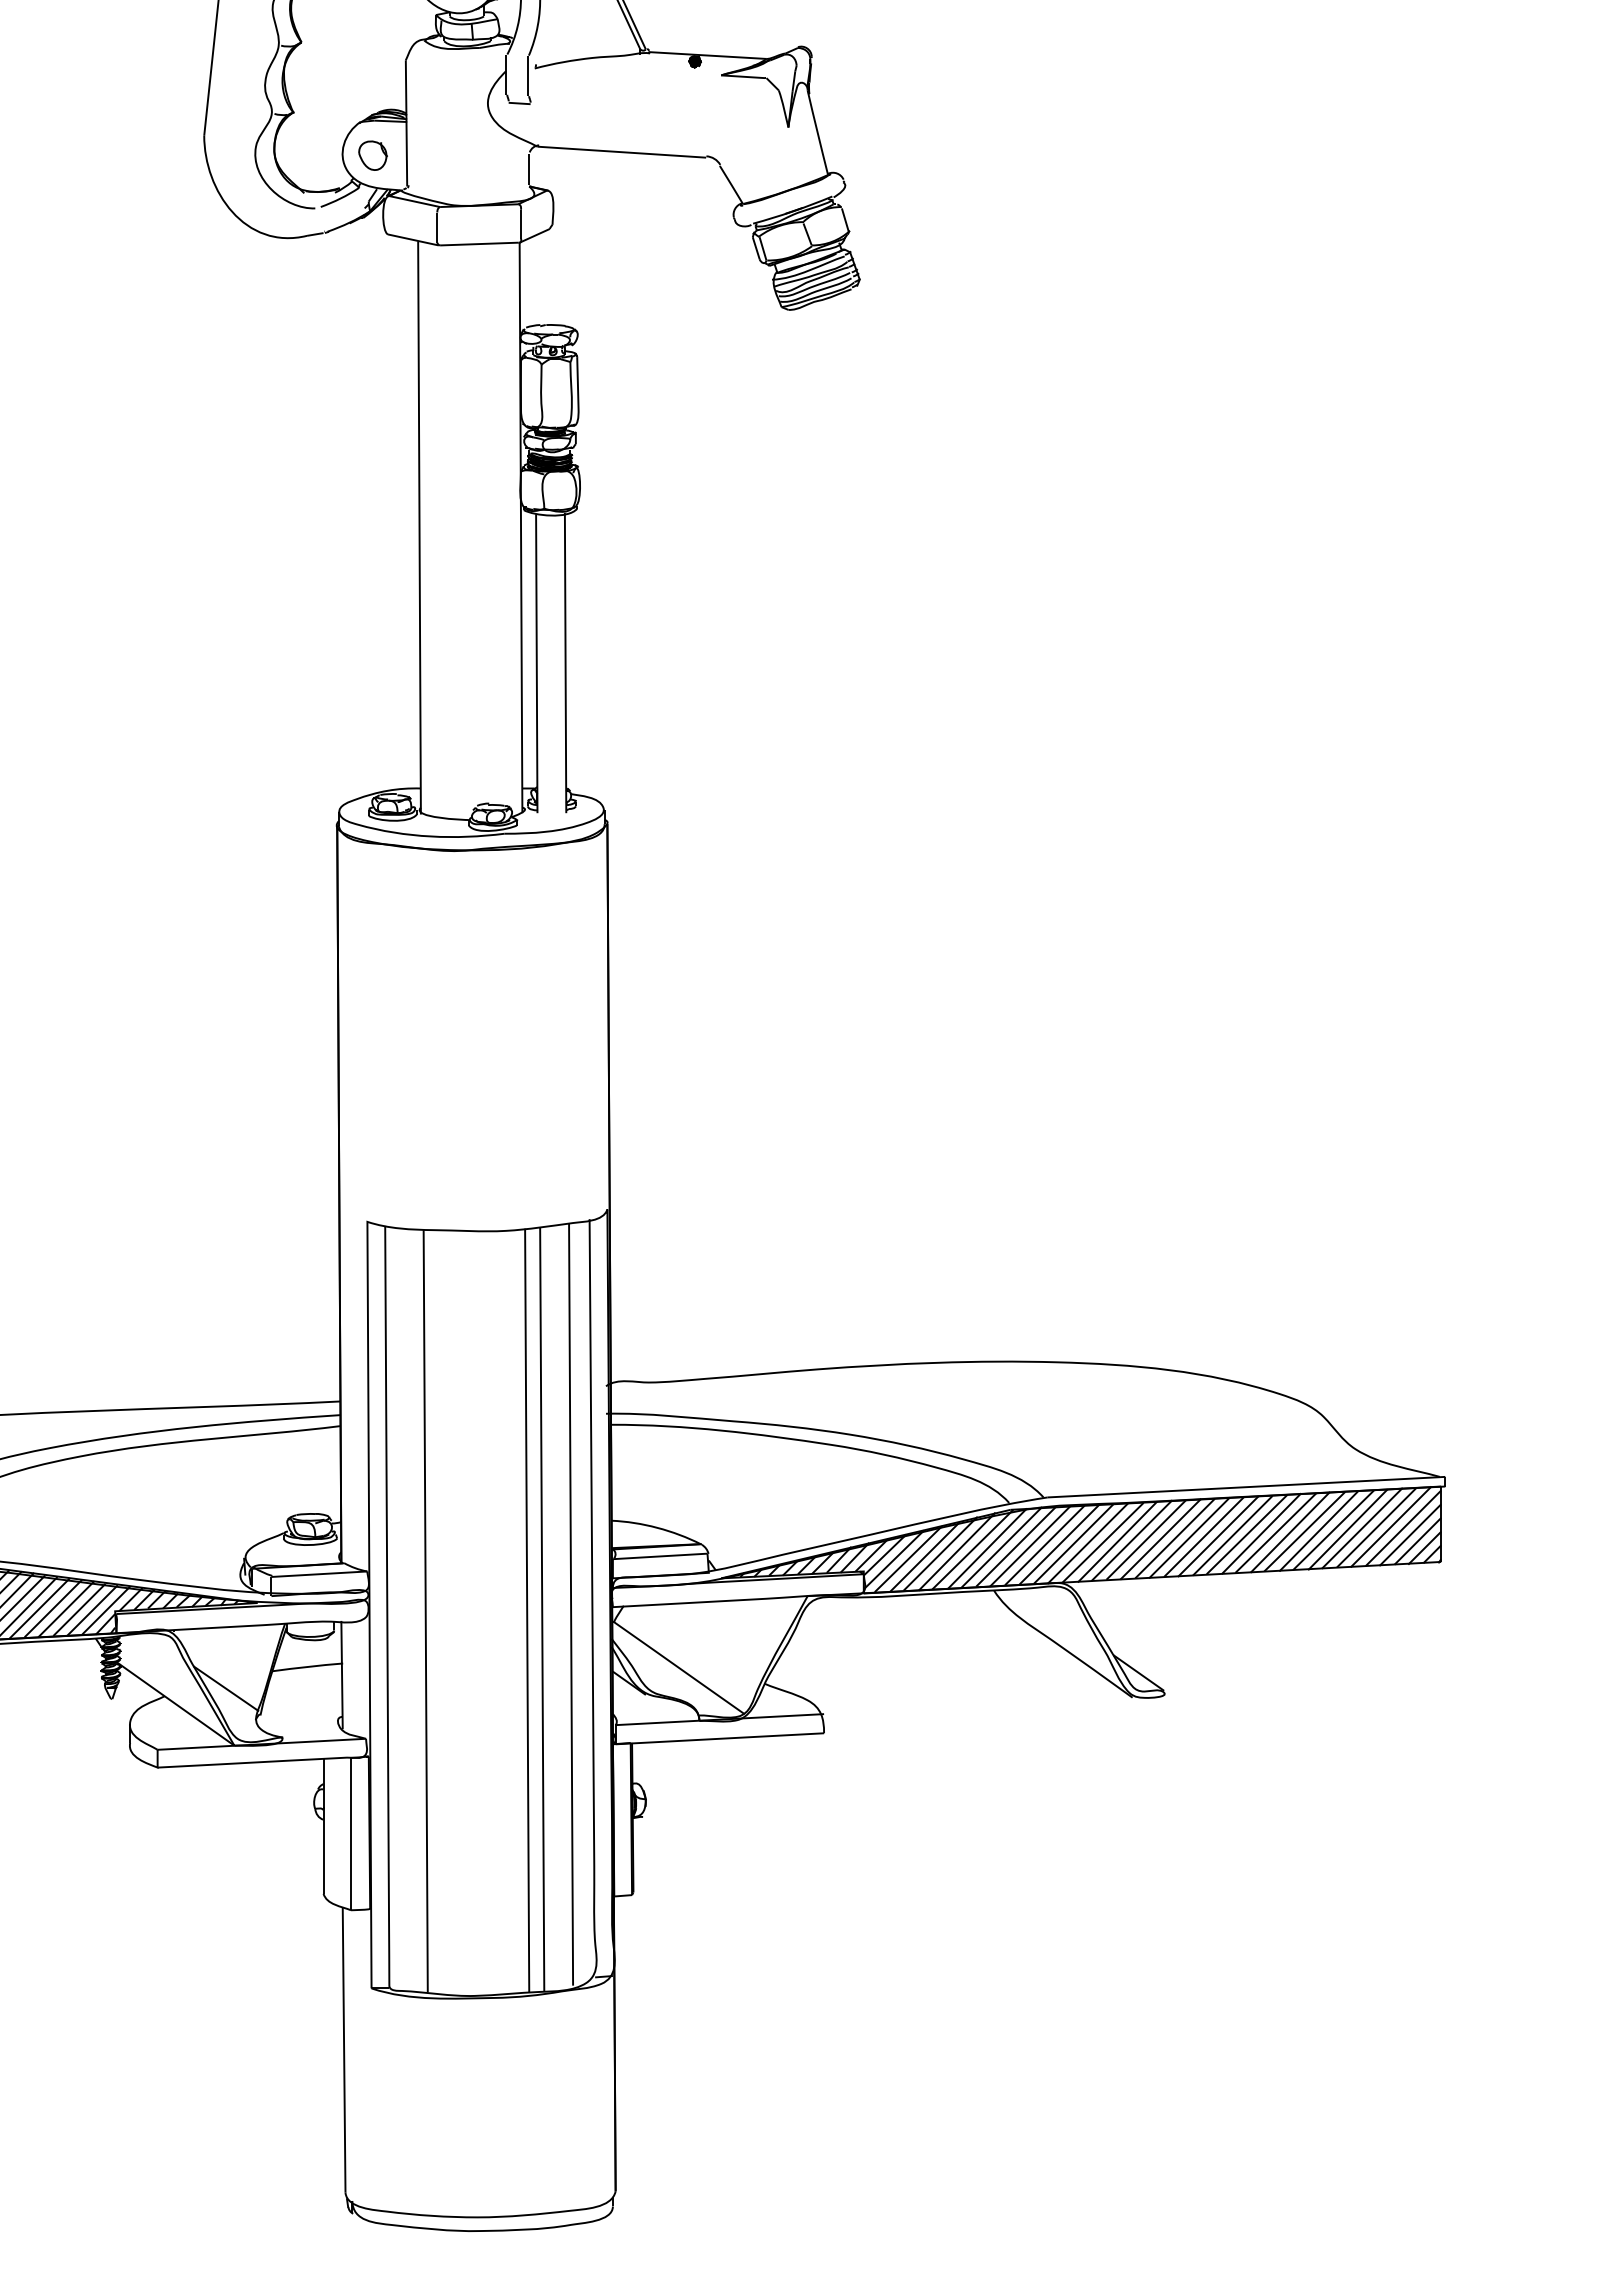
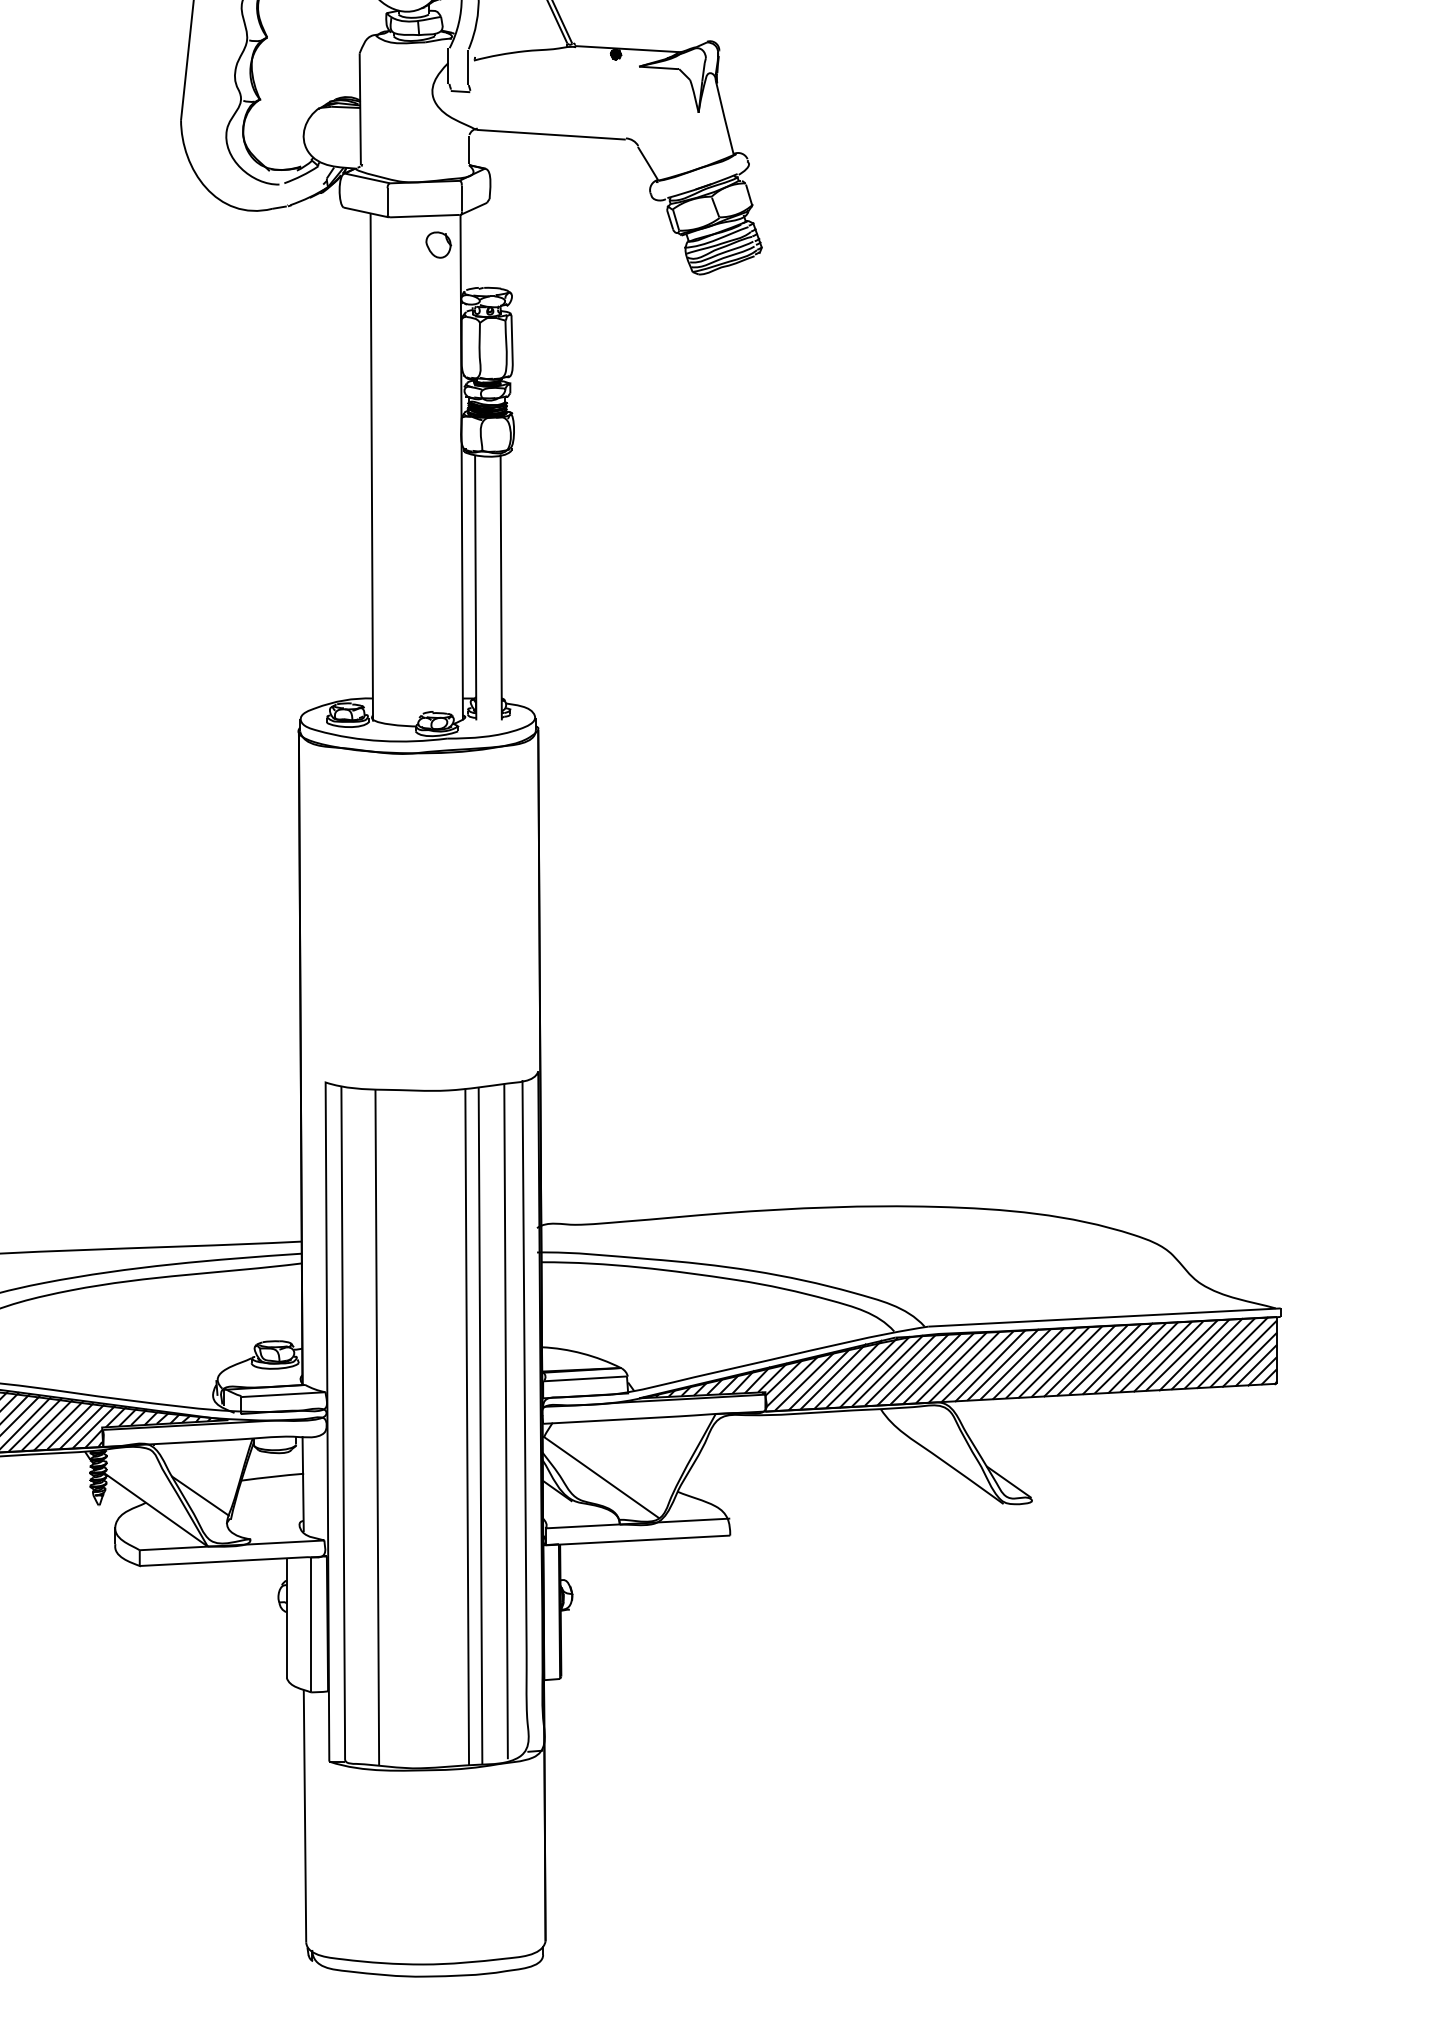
part: (372, 155) -> (438, 244), moved

